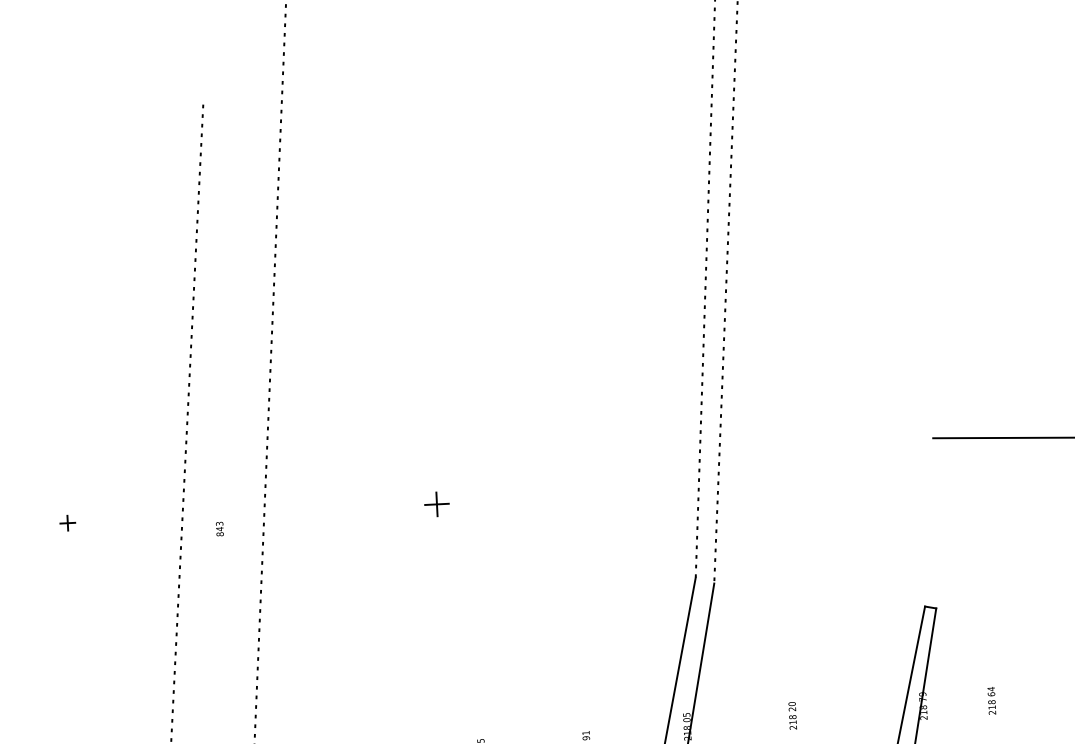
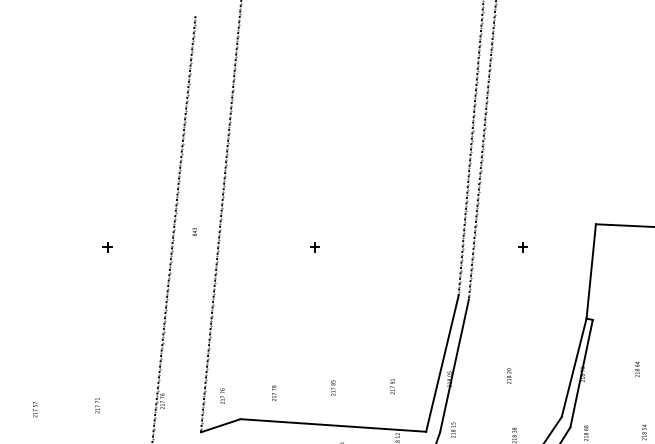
part: (804, 486) -> (522, 247), added
part: (435, 504) -> (314, 247), size x0.62
line: (927, 522) -> (590, 271), added
text: (219, 528) -> (194, 231), moved
text: (992, 700) -> (637, 369), moved

